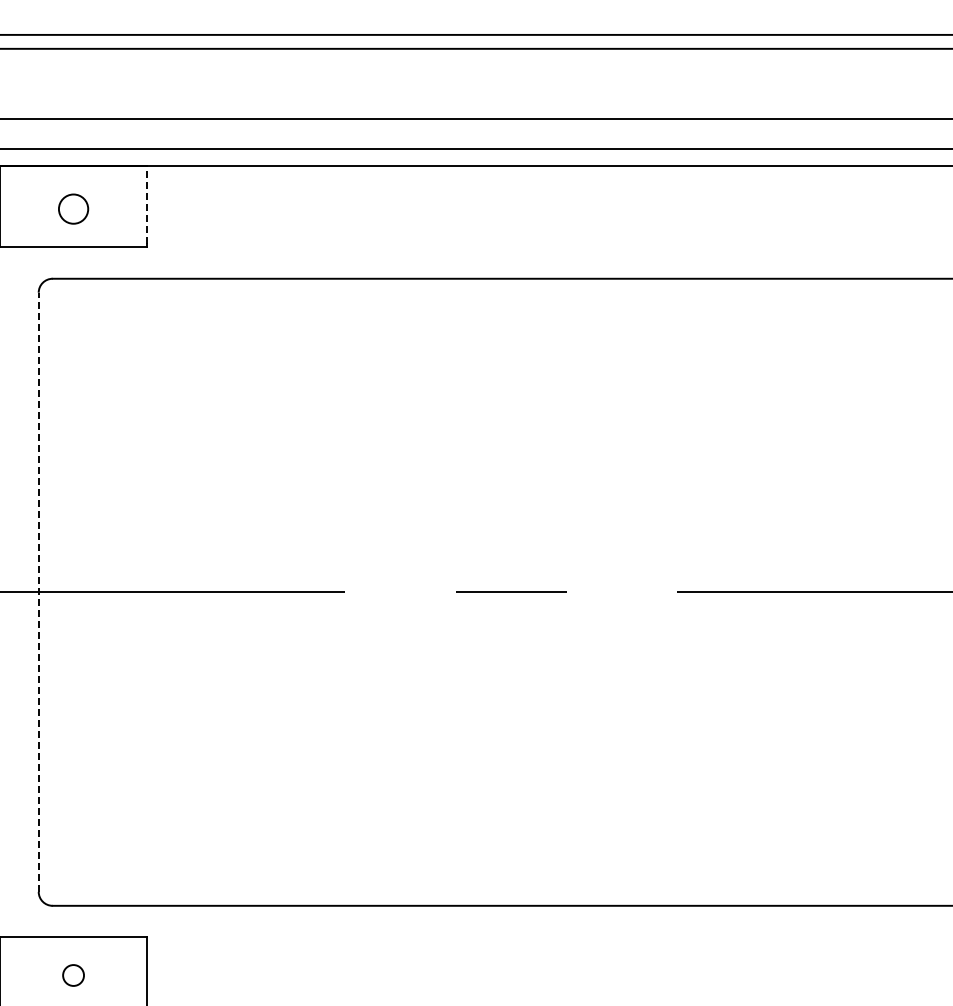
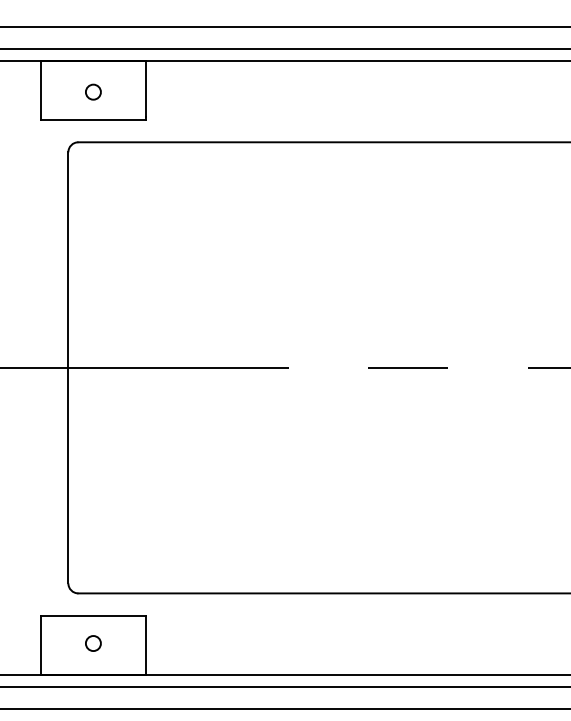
line: (146, 204) -> (145, 88), dashed -> solid
circle: (73, 208) -> (93, 91), size x0.71
line: (38, 592) -> (68, 368), dashed -> solid

